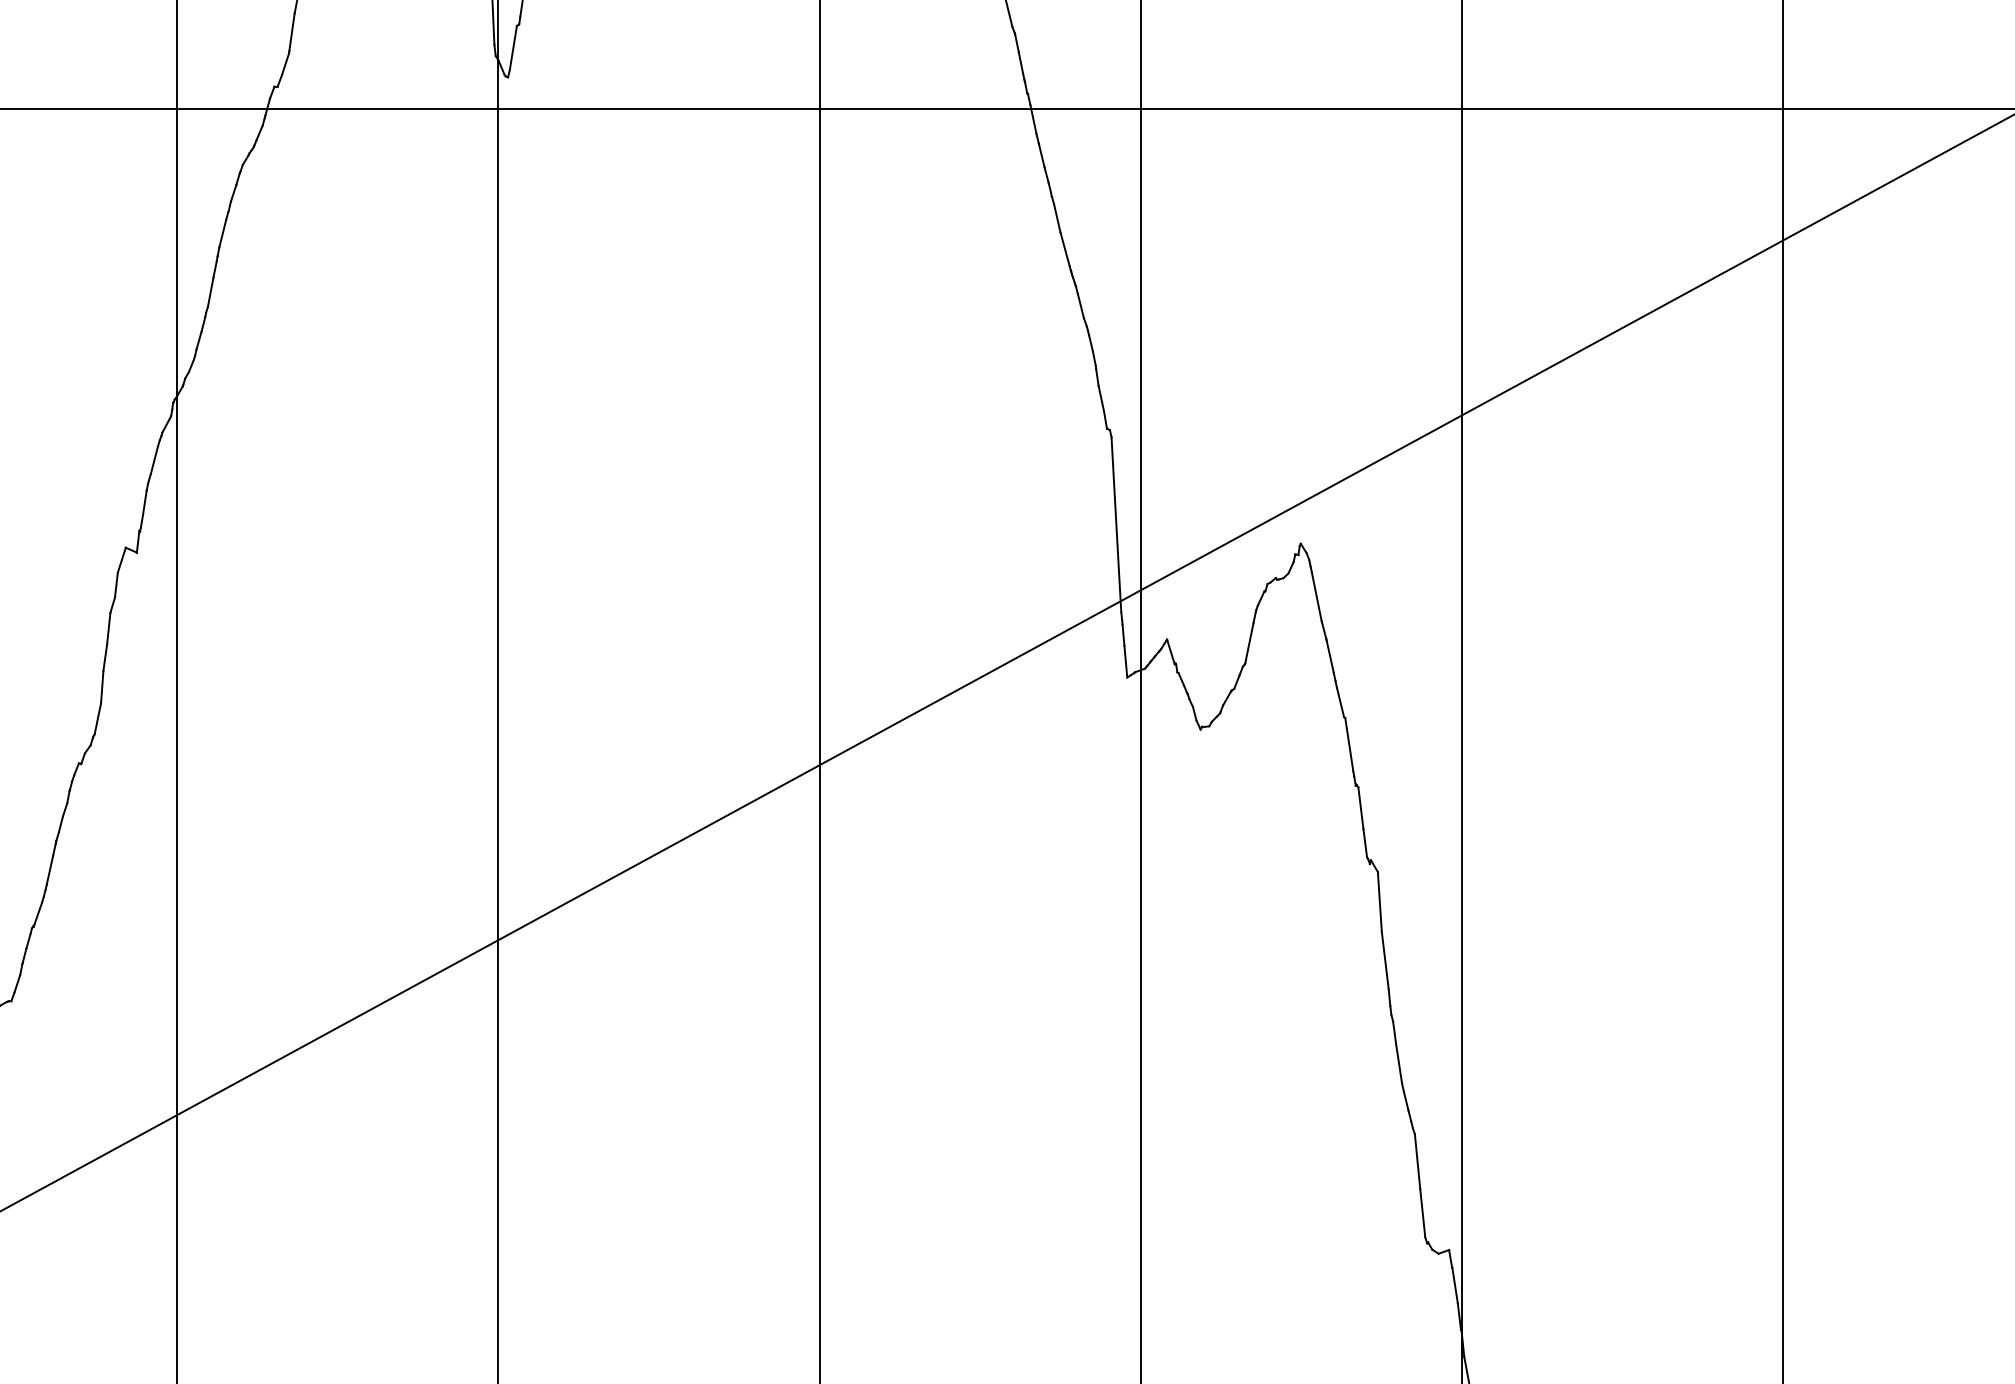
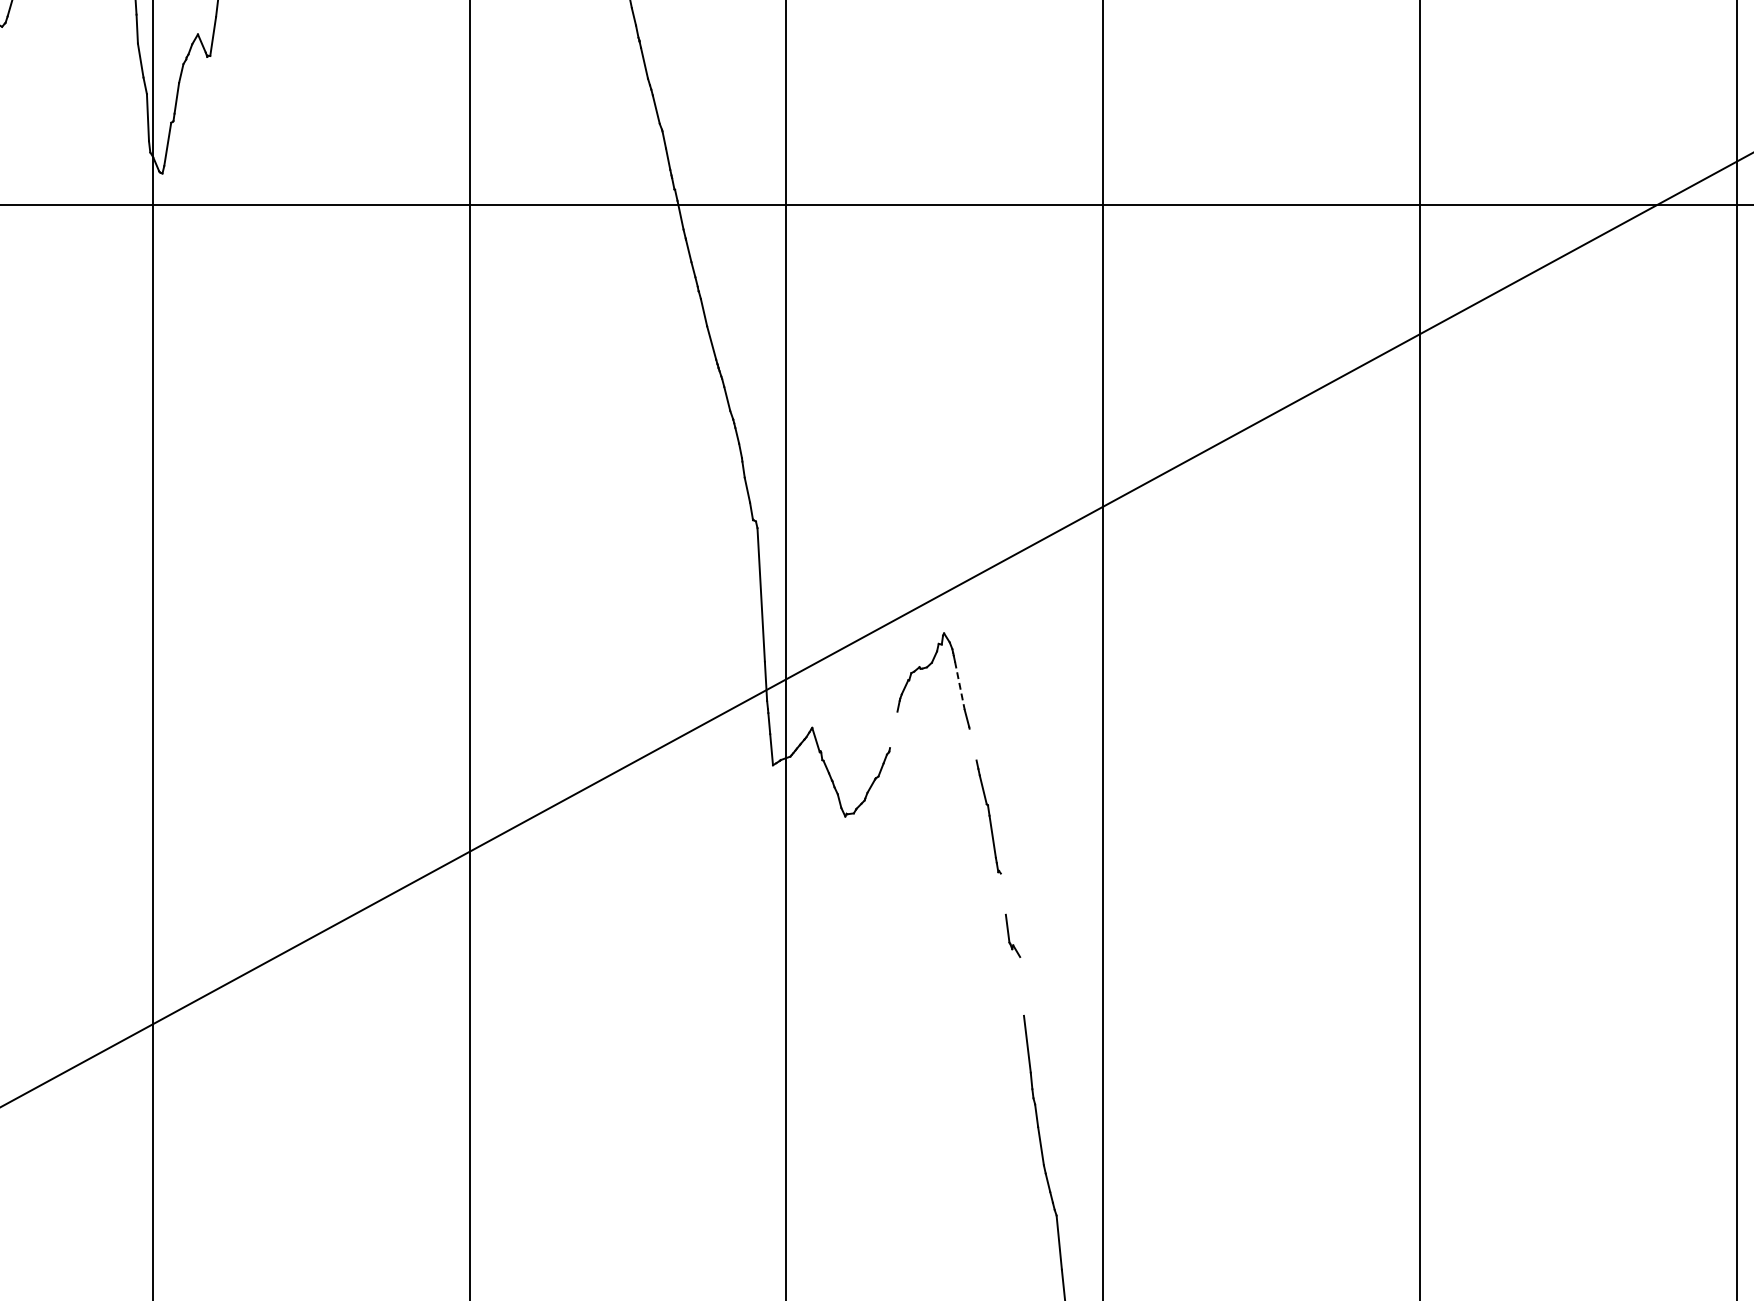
line: (1316, 596) -> (959, 685), solid -> dashed
line: (1249, 641) -> (893, 729), removed
line: (1329, 656) -> (972, 744), removed
line: (1360, 808) -> (1002, 894), removed
line: (1379, 901) -> (1021, 986), removed

